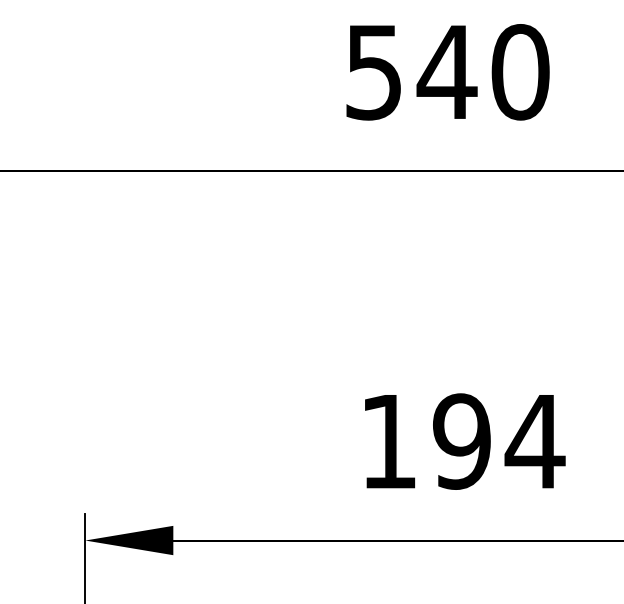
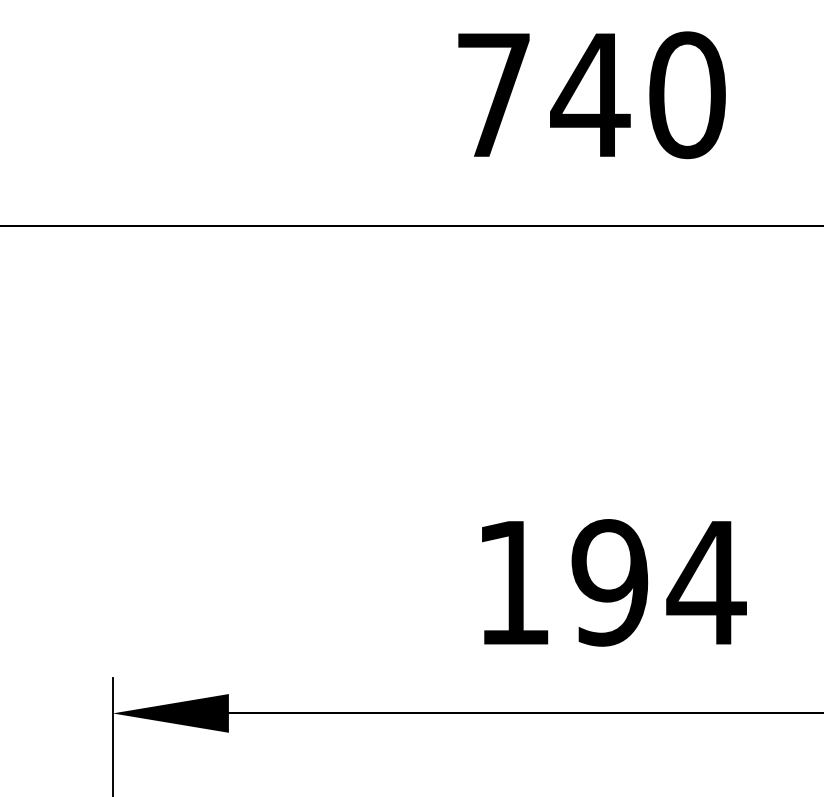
text: (373, 73) -> (493, 96), 540 -> 740

